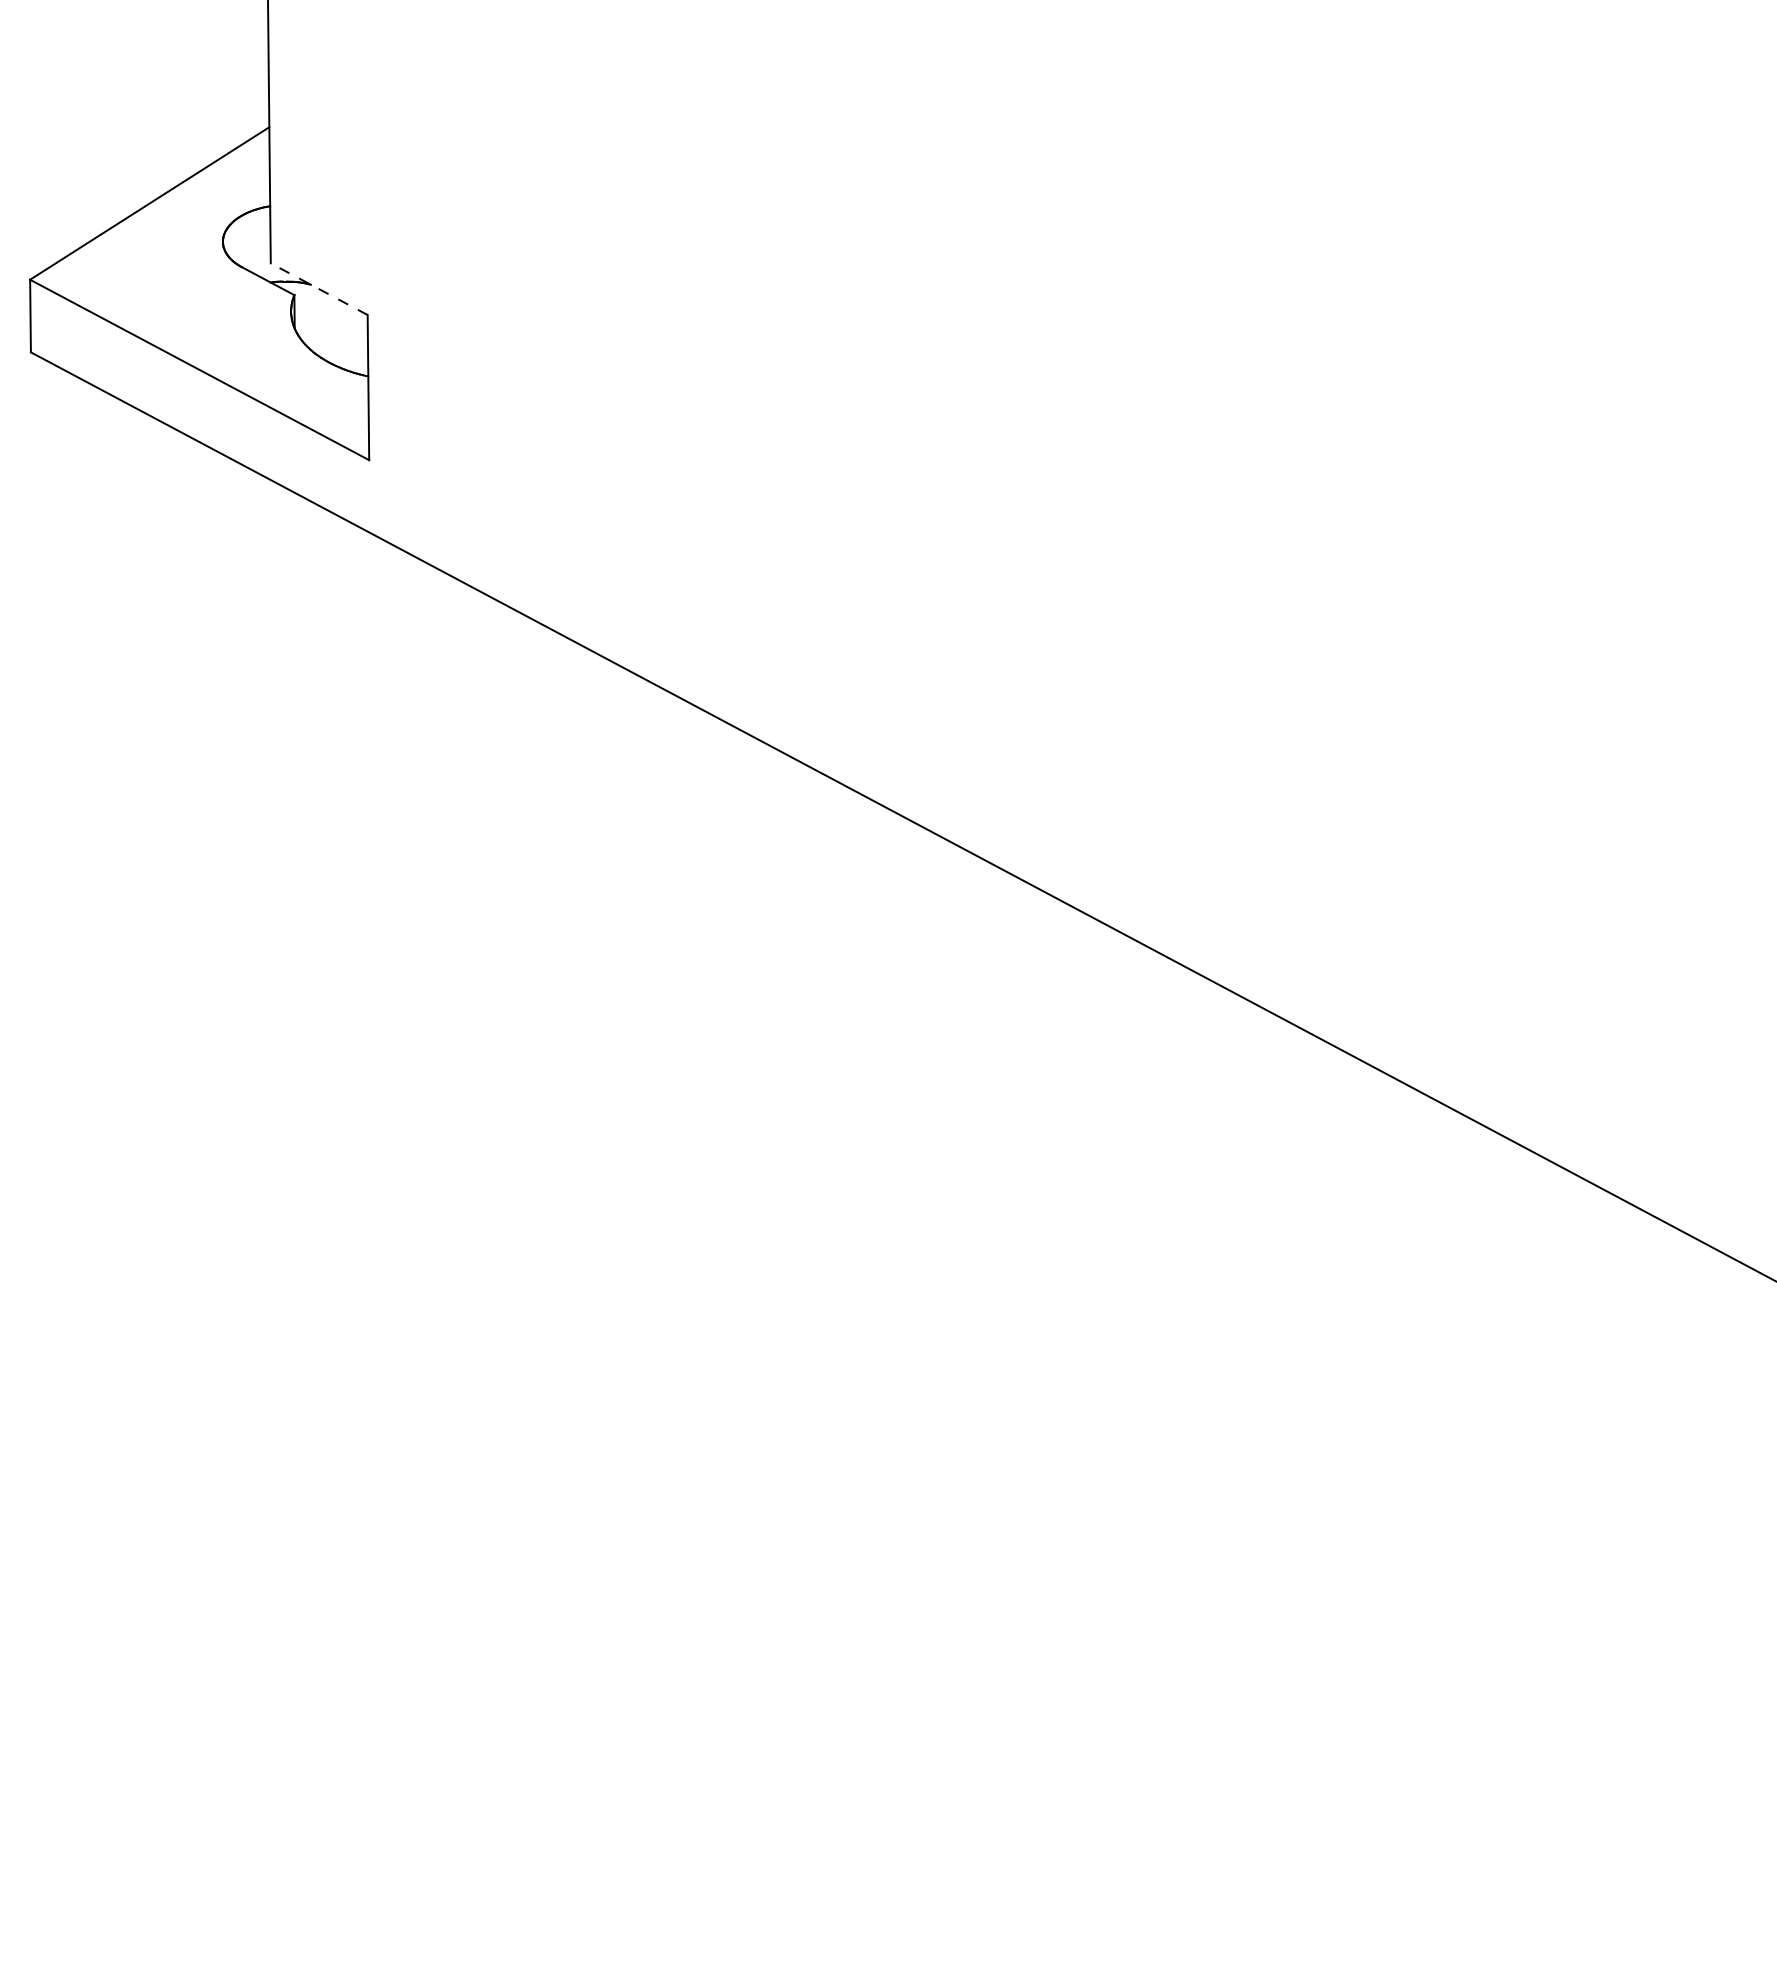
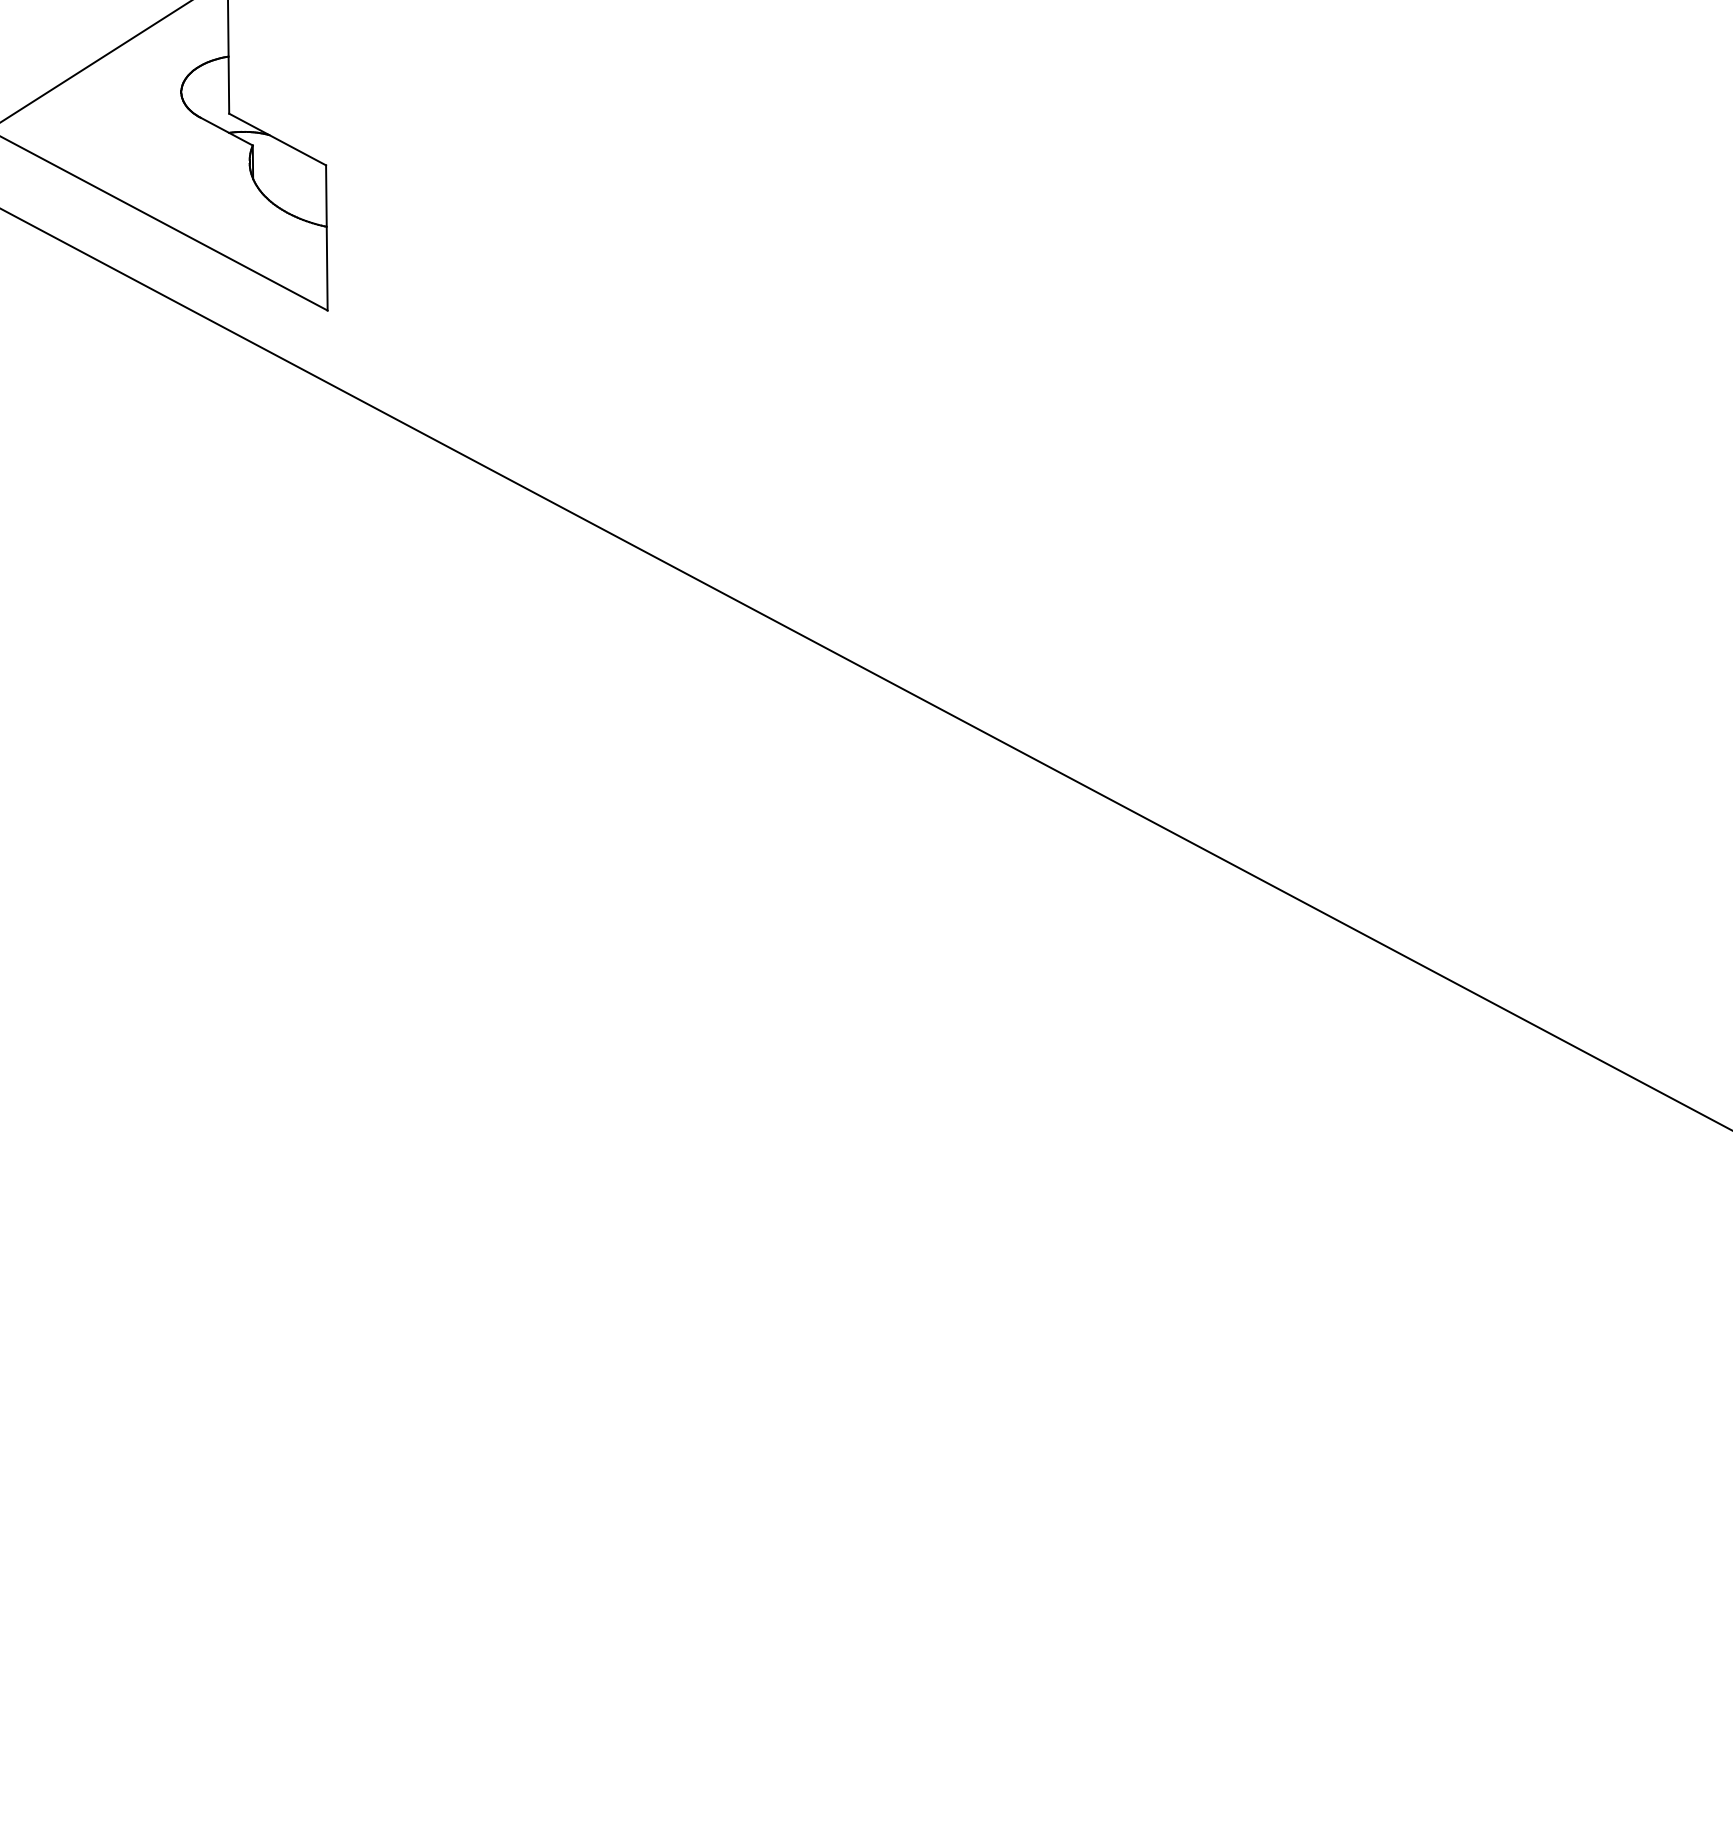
line: (319, 289) -> (277, 139), dashed -> solid

